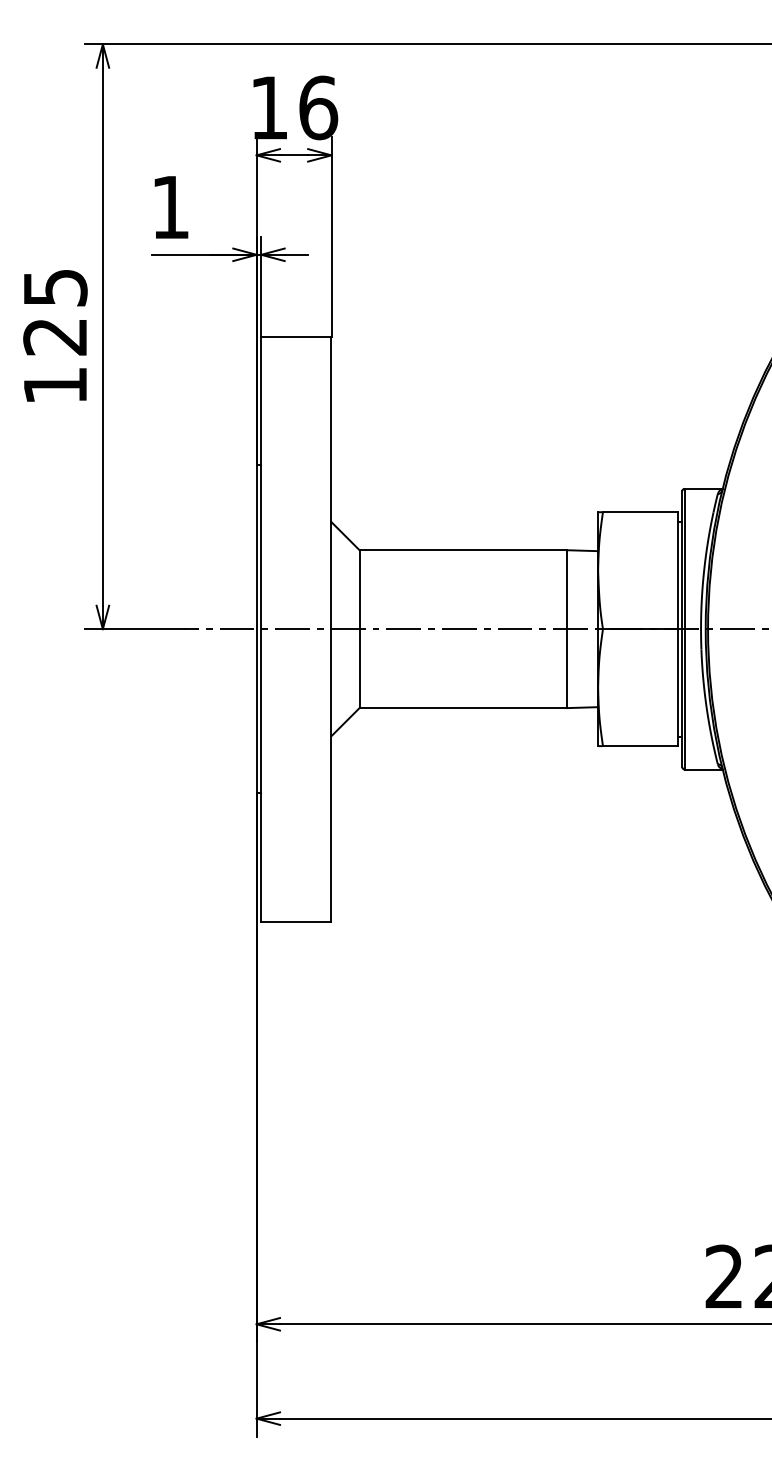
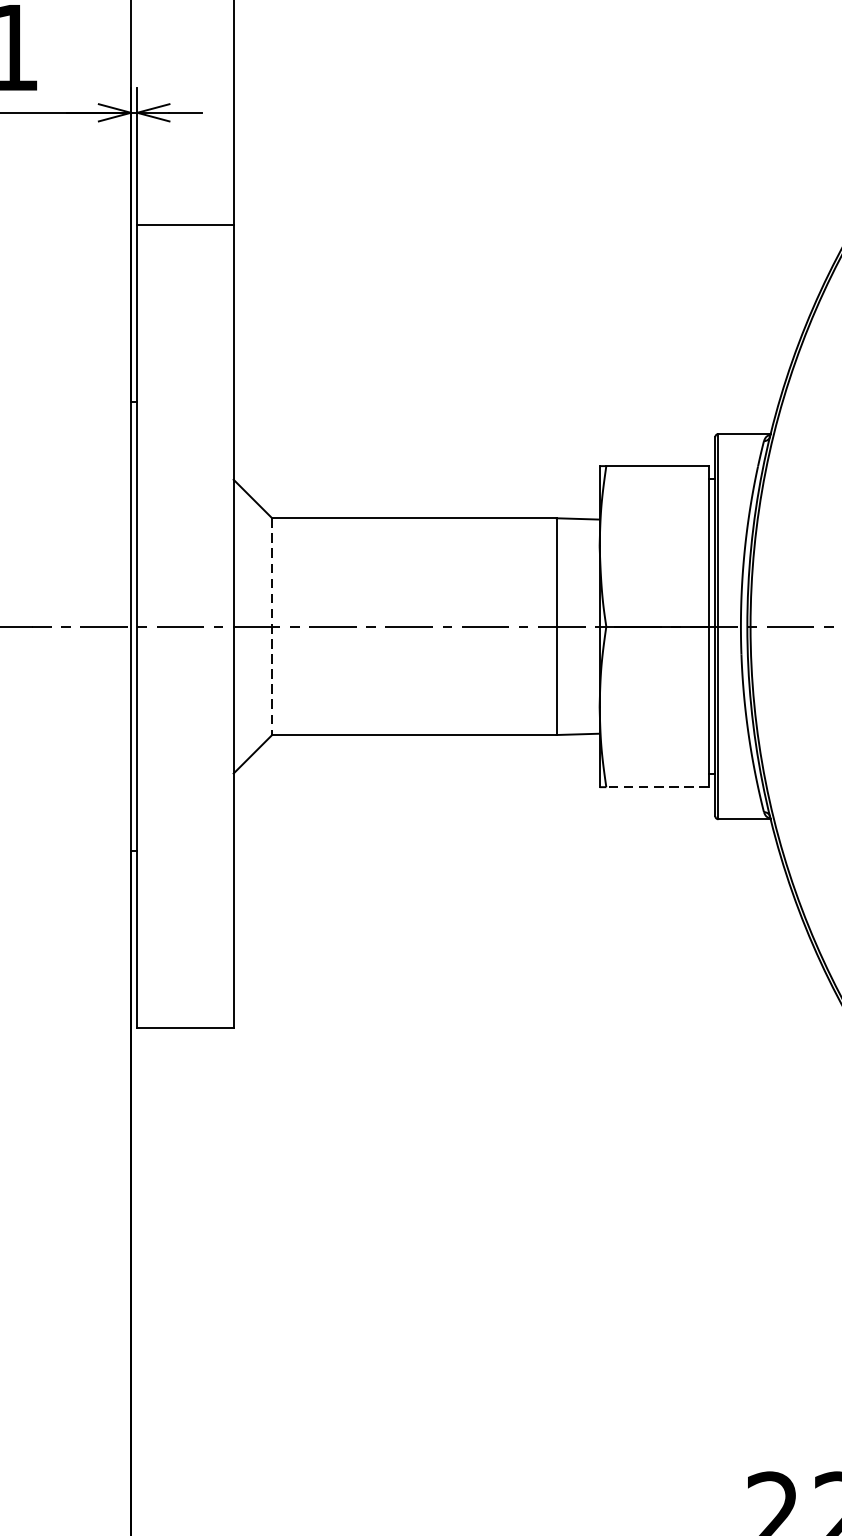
line: (359, 629) -> (272, 627), solid -> dashed
line: (639, 746) -> (656, 787), solid -> dashed

